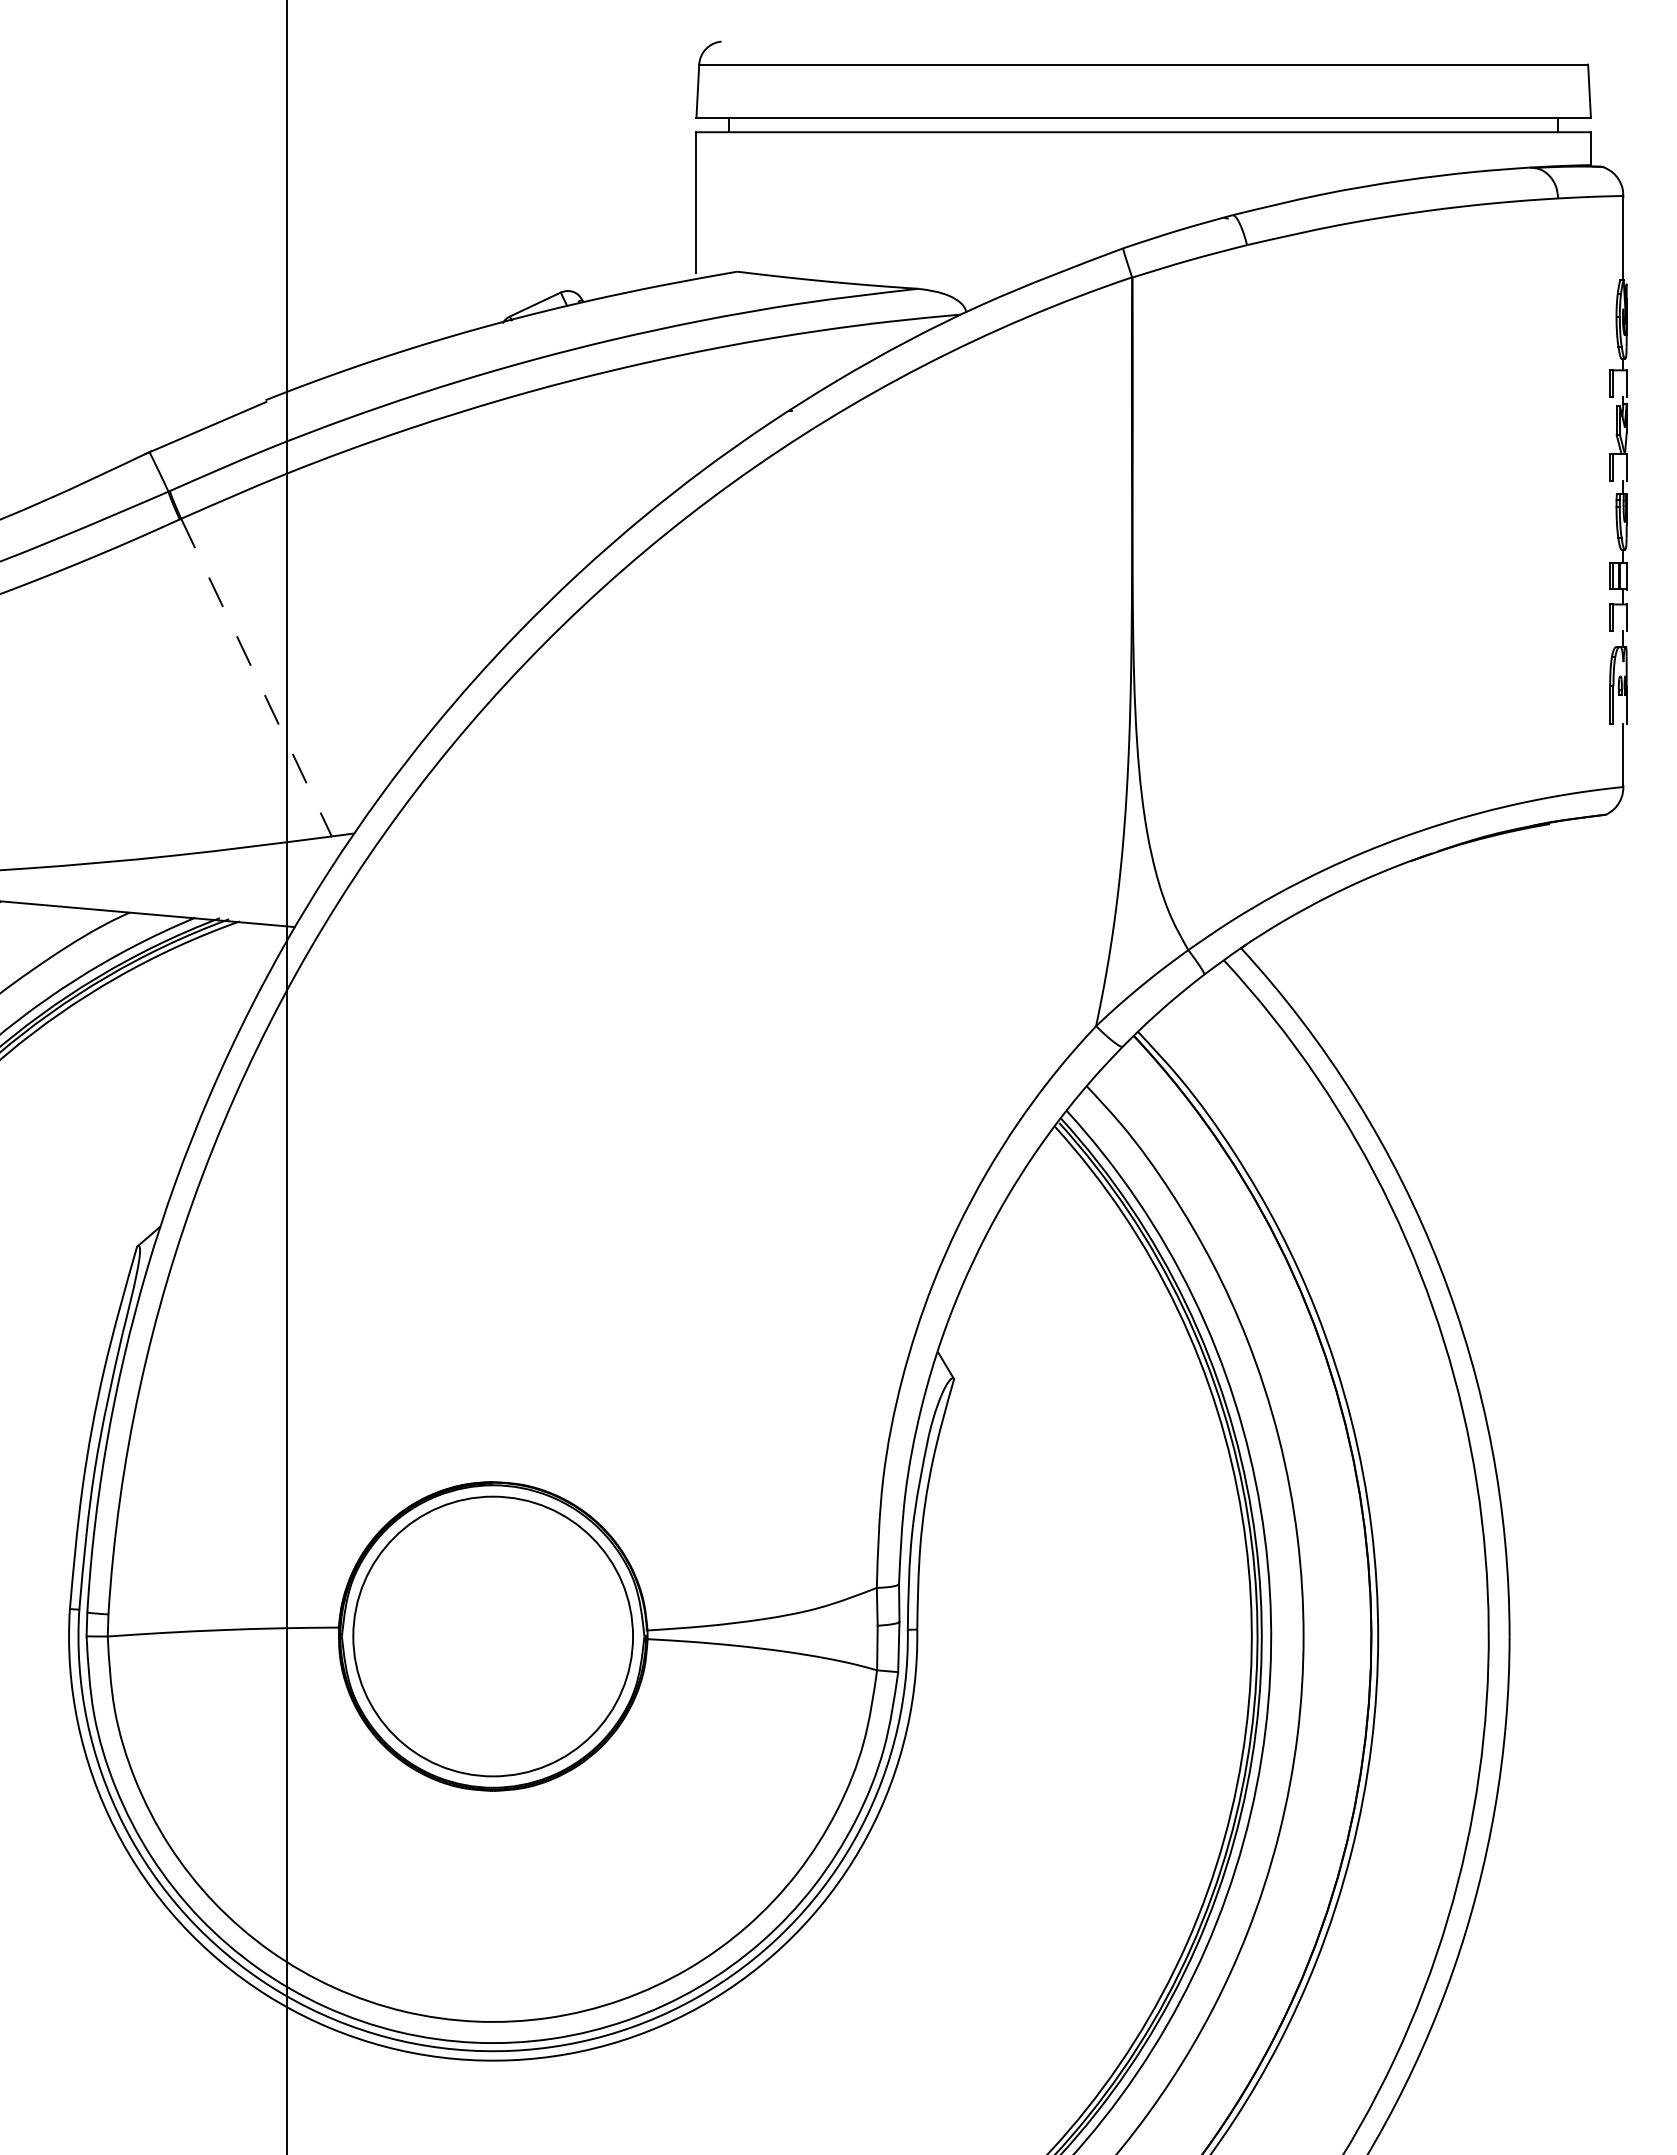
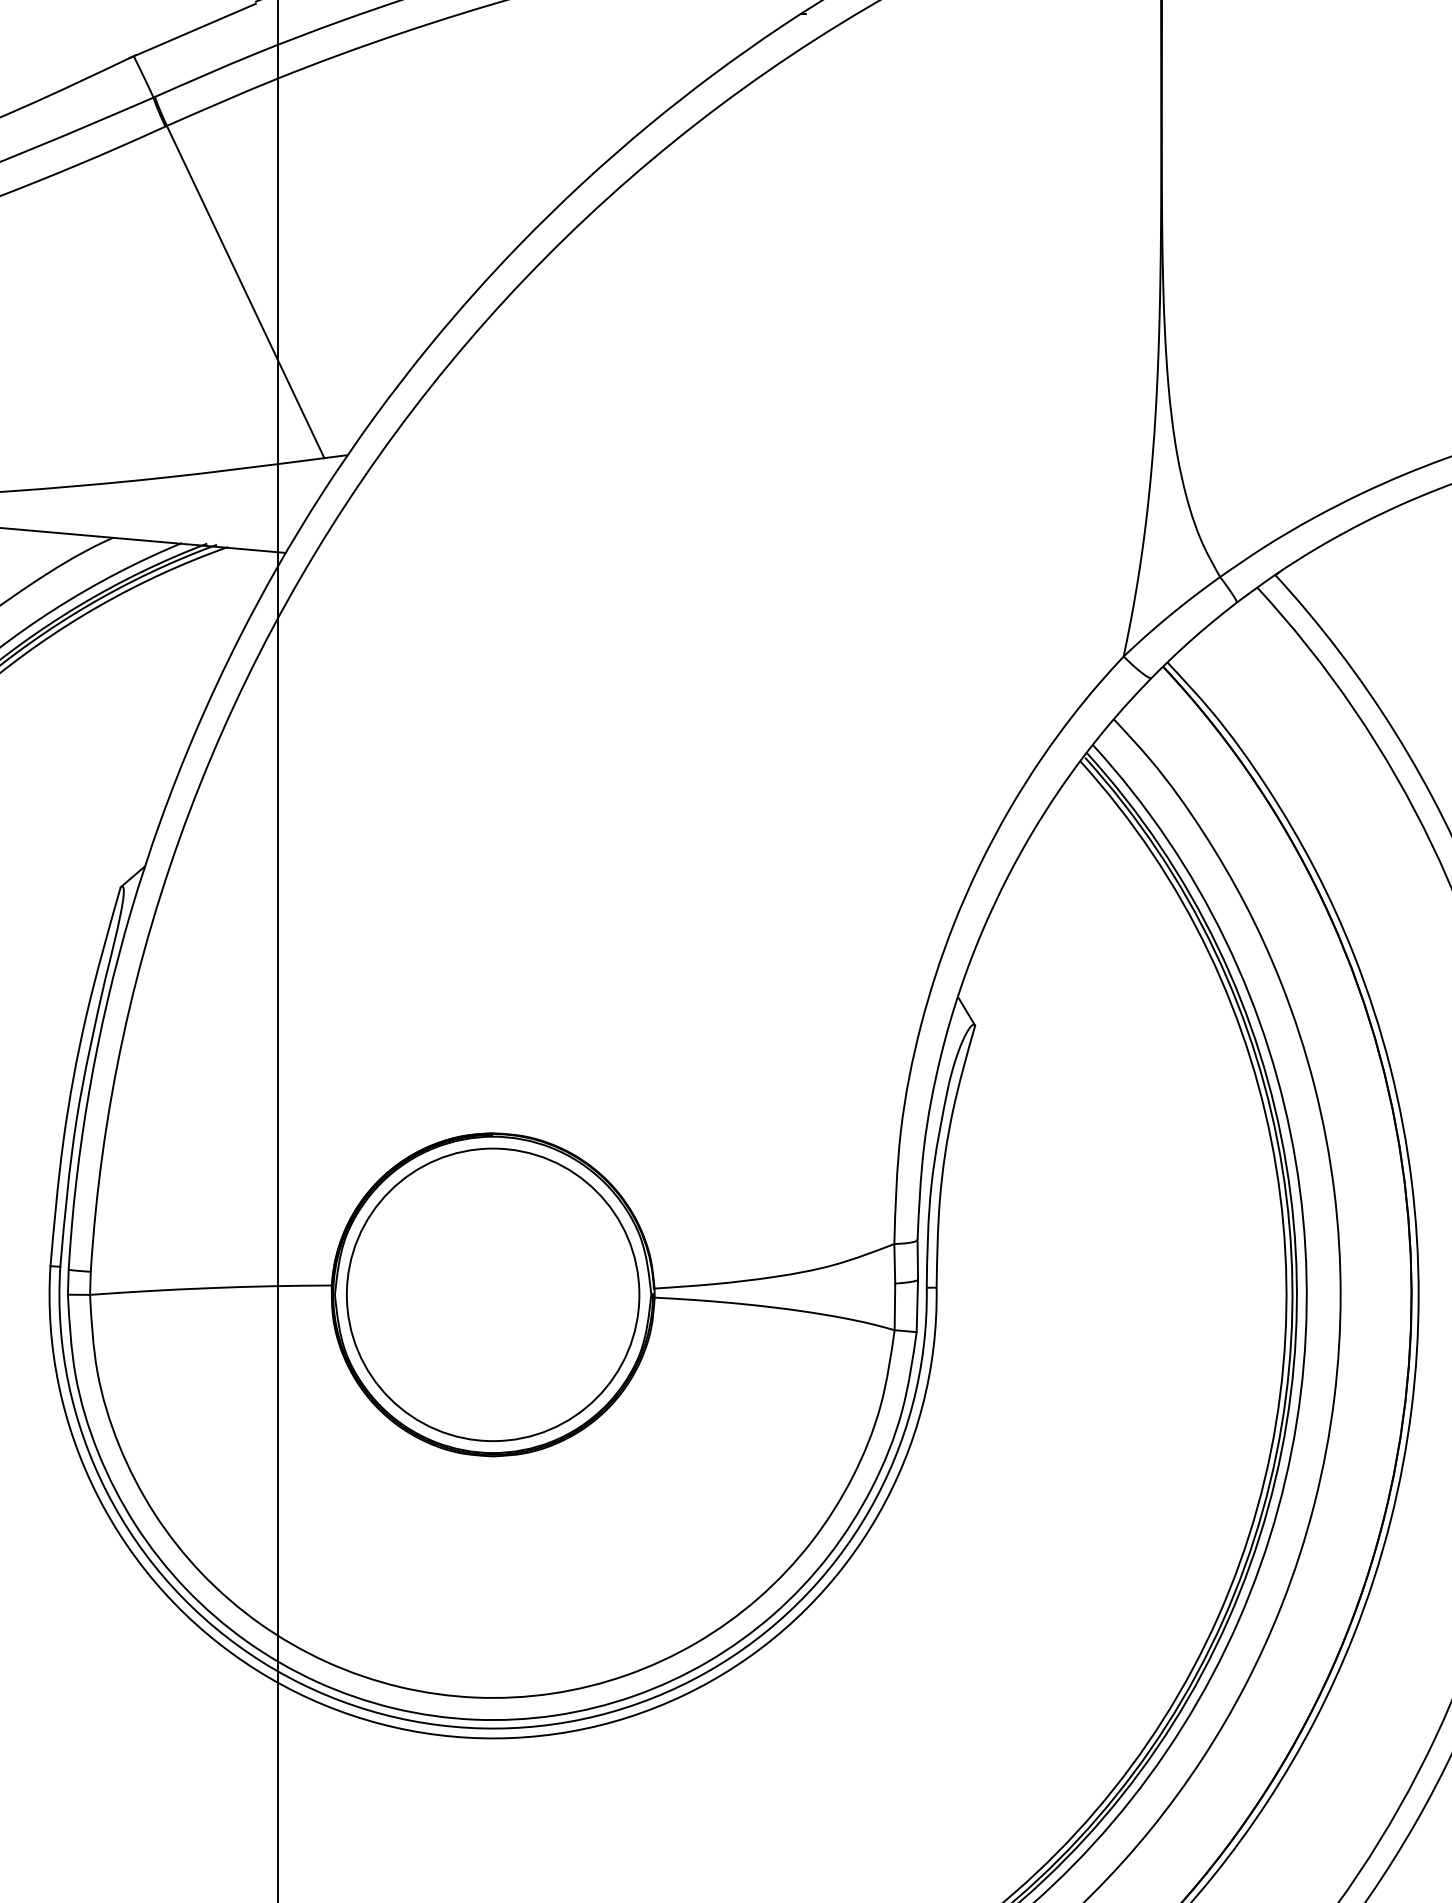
line: (256, 677) -> (245, 291), dashed -> solid

